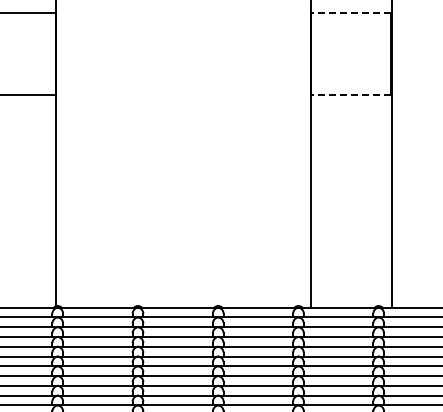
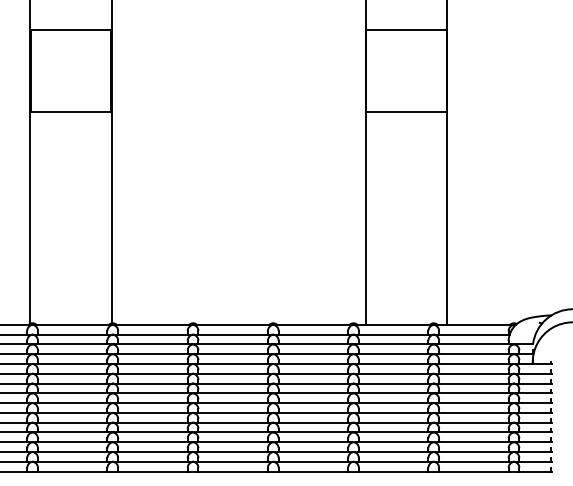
line: (350, 13) -> (405, 30), dashed -> solid
line: (350, 95) -> (405, 112), dashed -> solid

